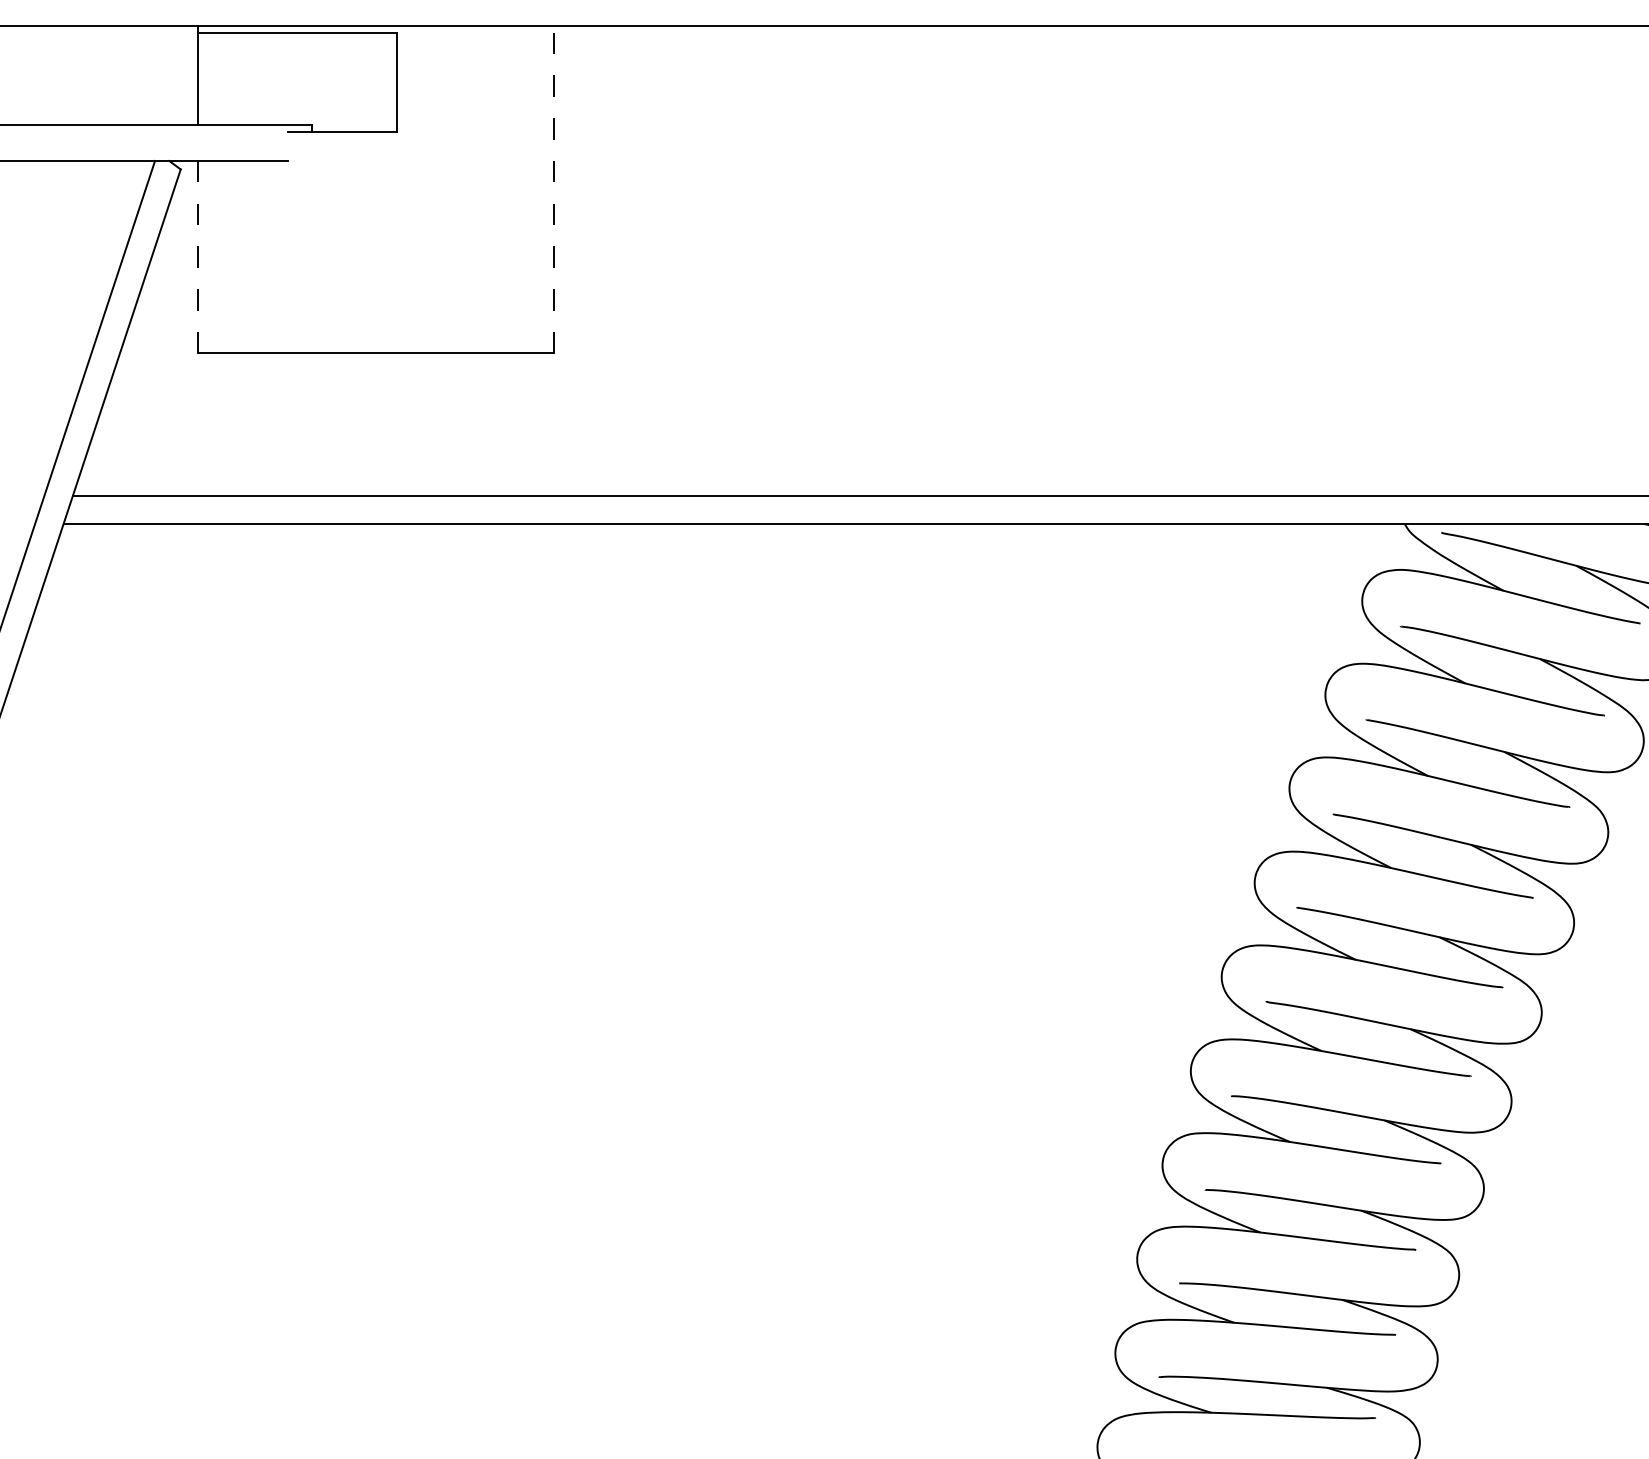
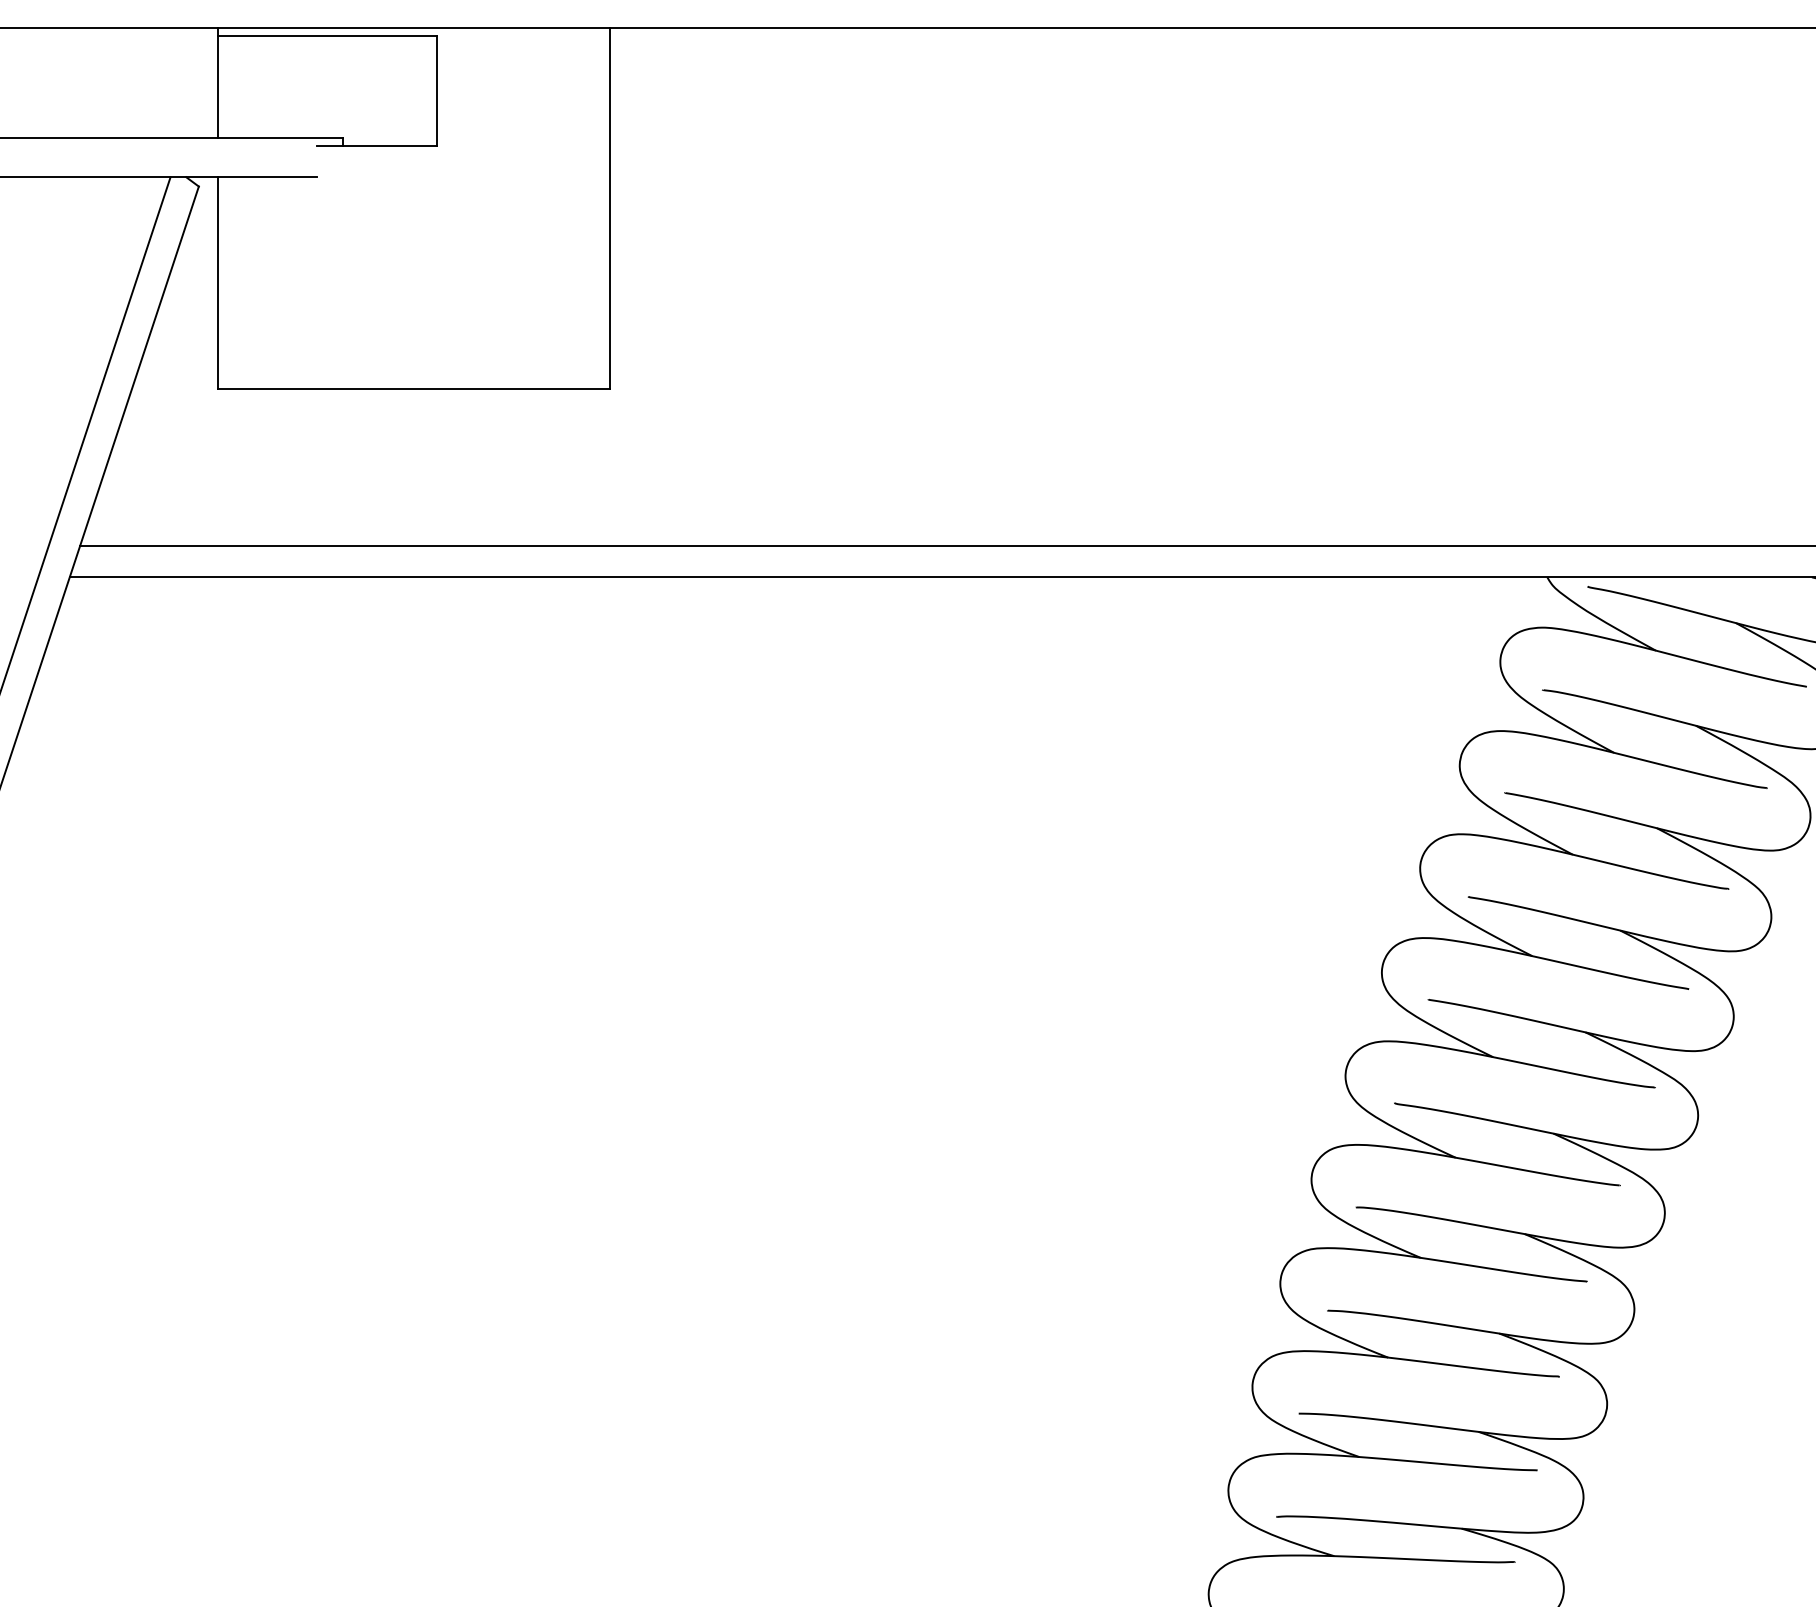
line: (553, 189) -> (609, 208), dashed -> solid
line: (197, 257) -> (217, 283), dashed -> solid

